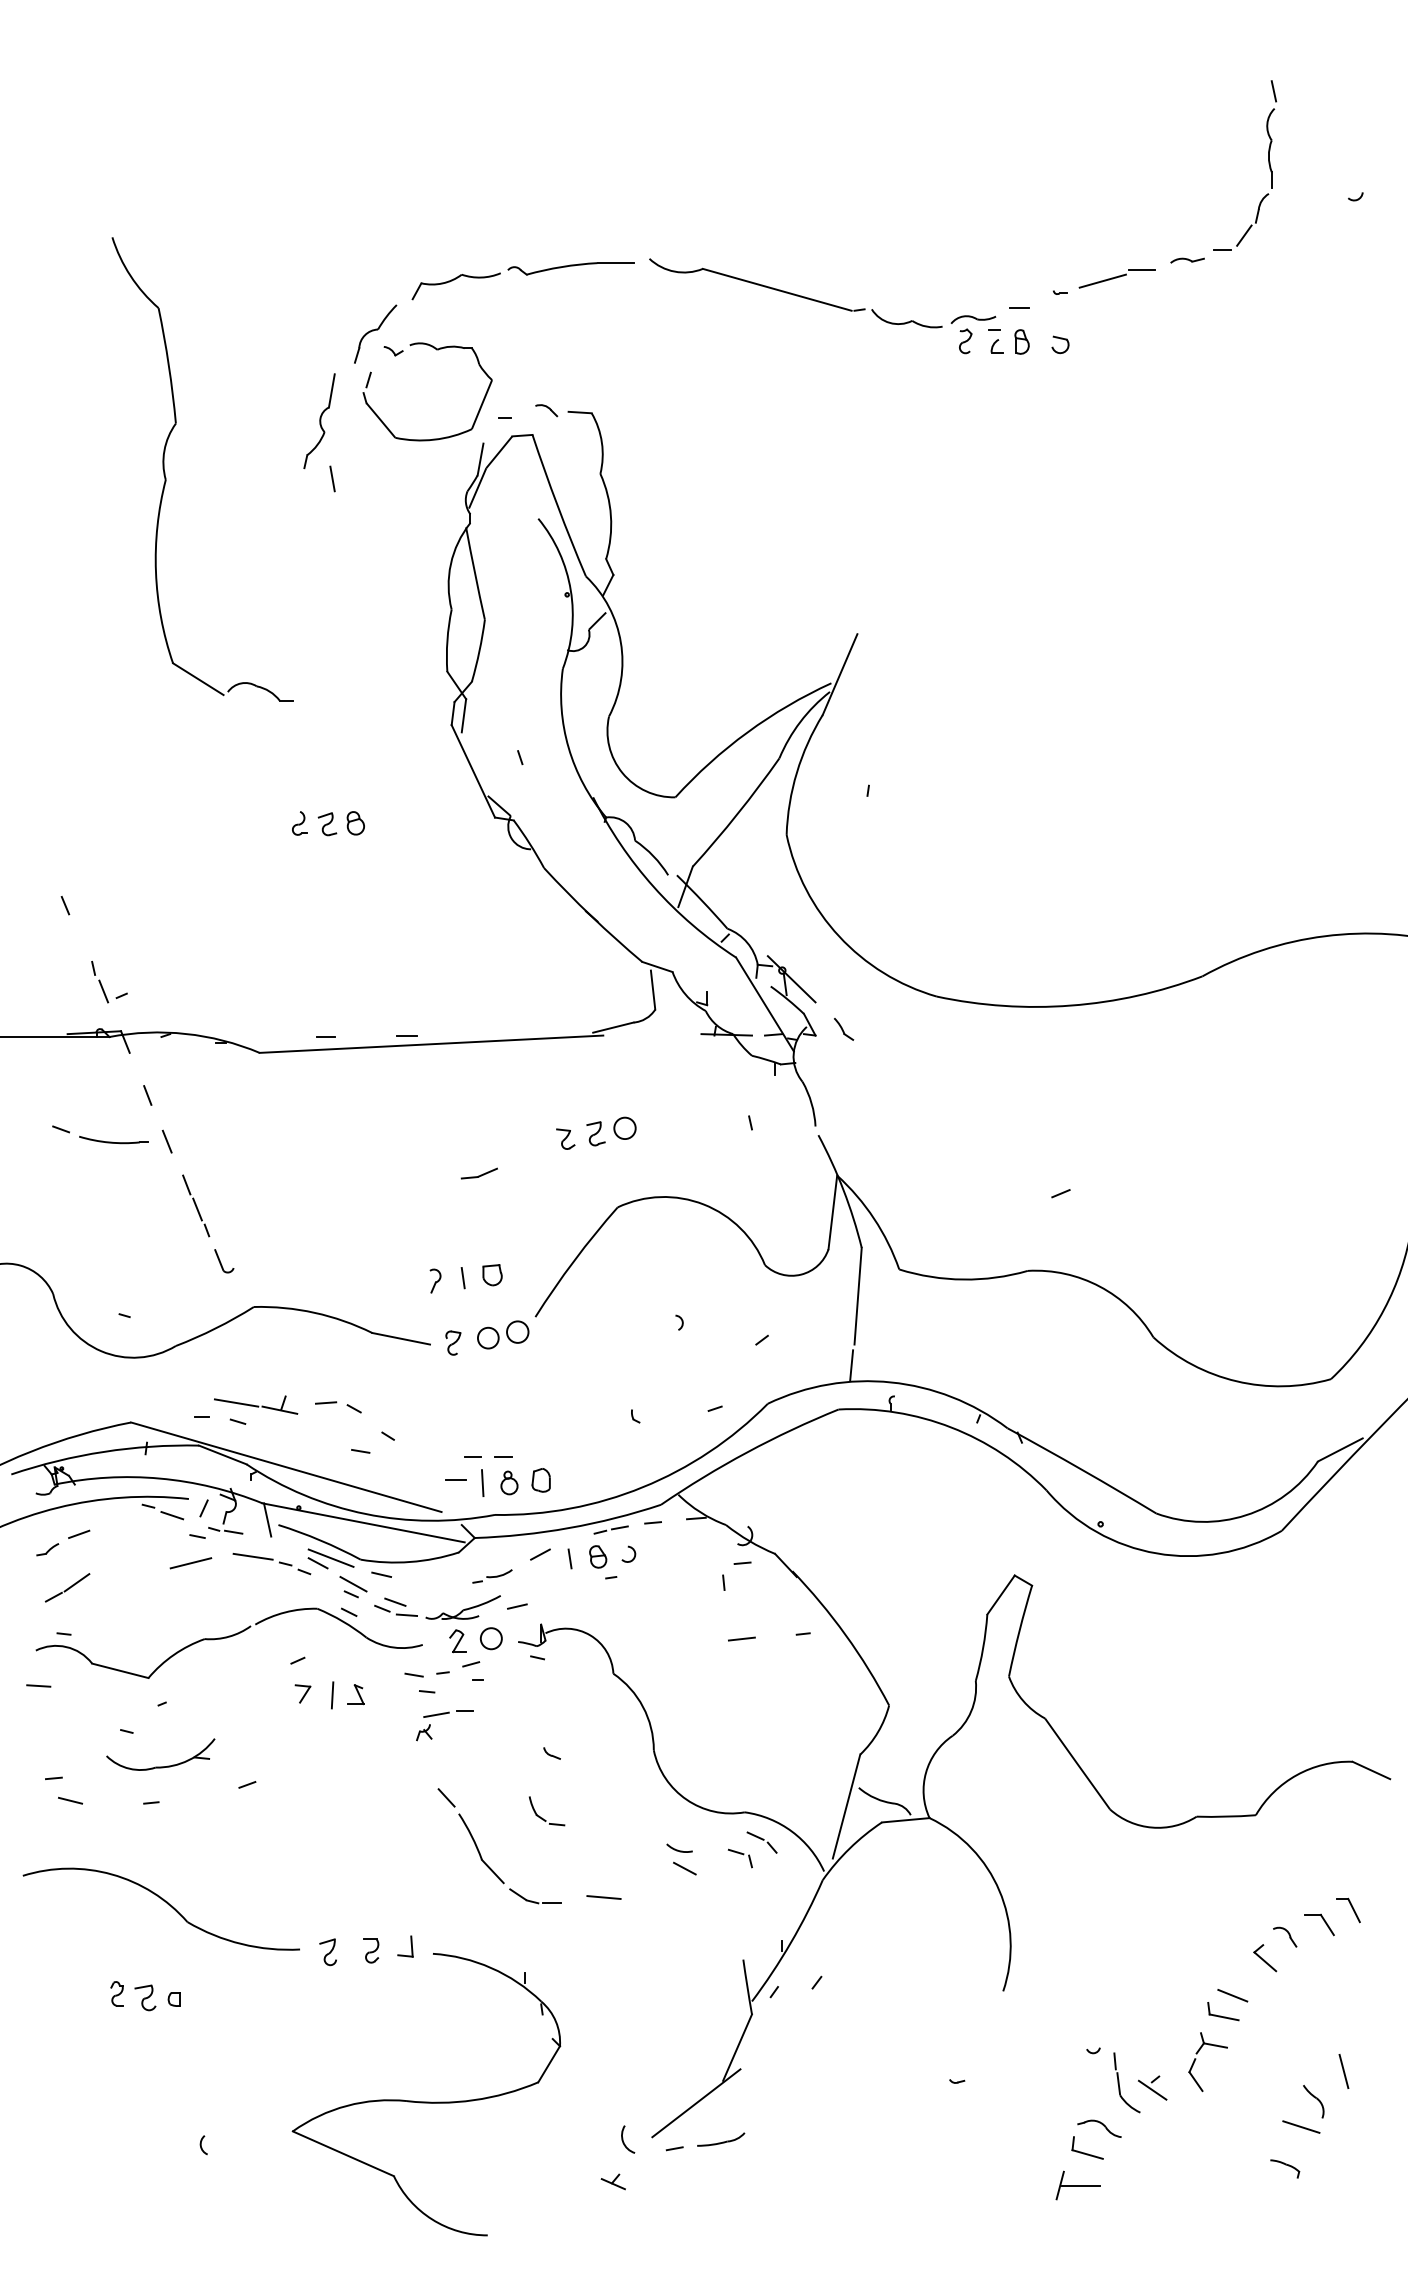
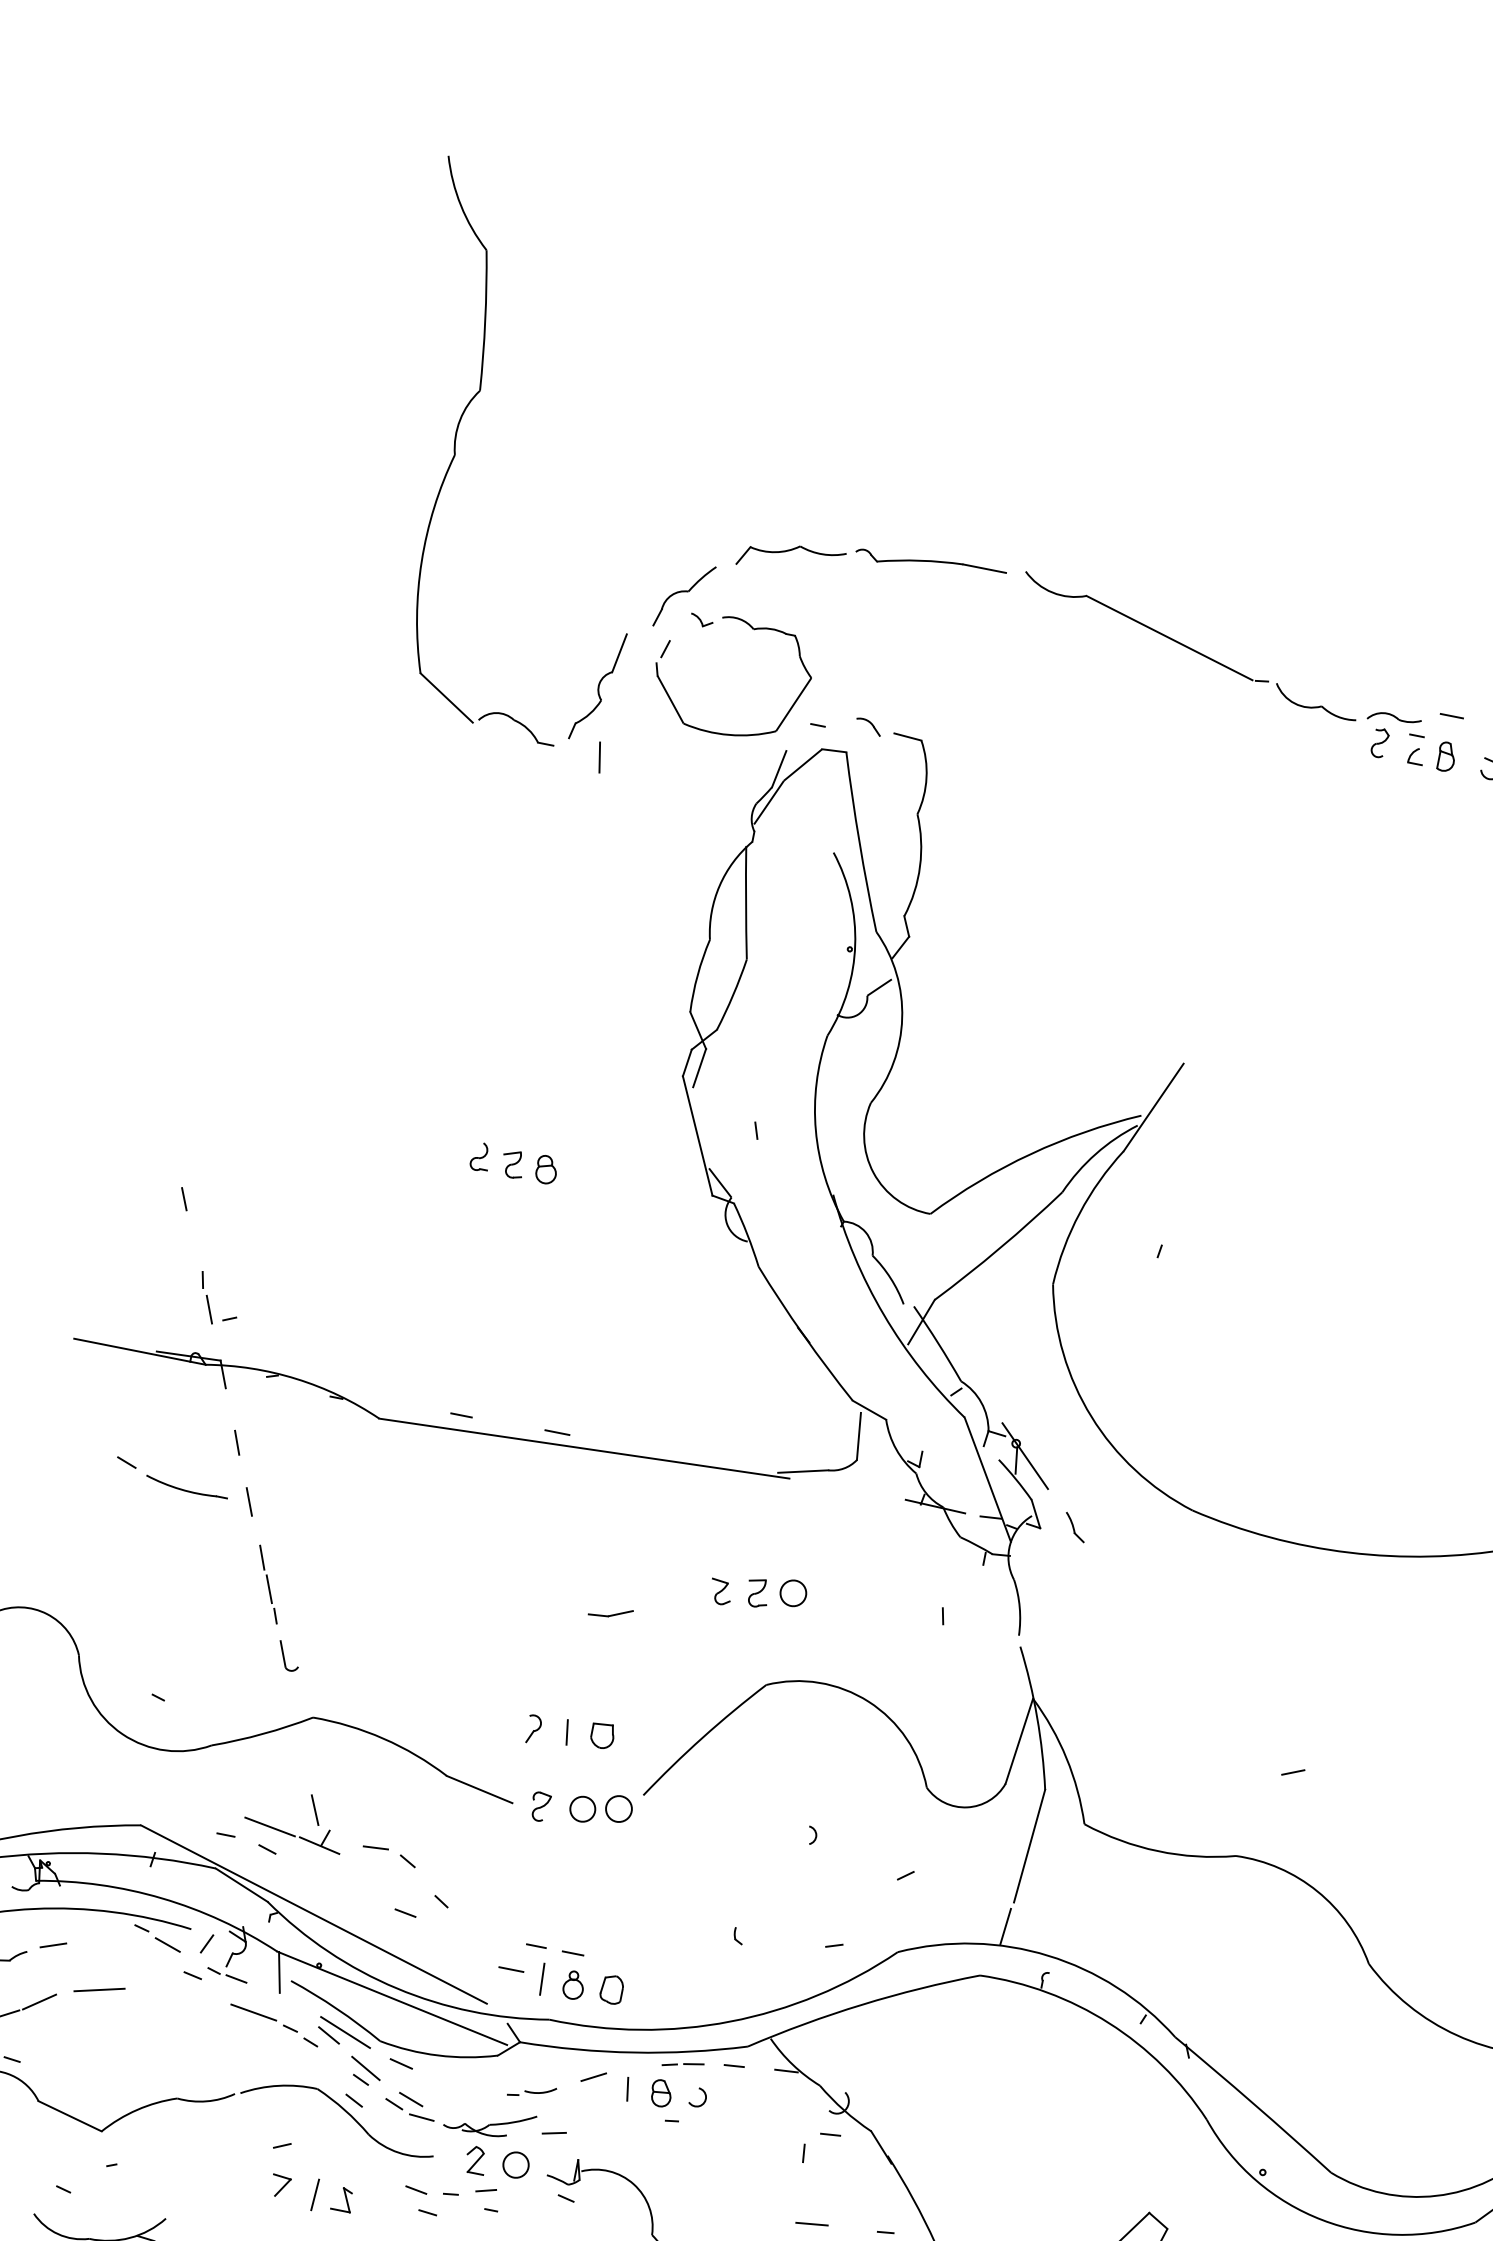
part: (166, 477) -> (456, 452), moved
line: (270, 1381) -> (315, 1809), added
line: (190, 1563) -> (98, 1990), moved

